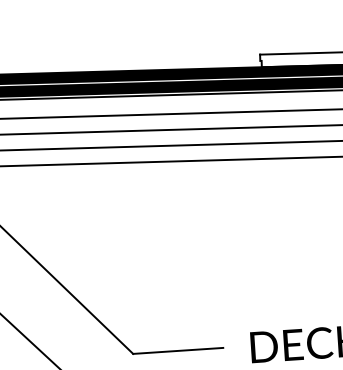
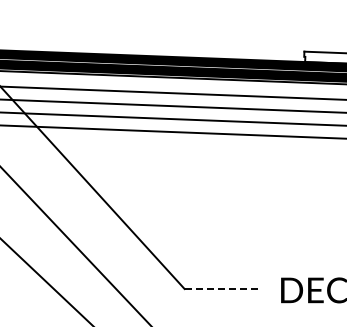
line: (178, 351) -> (221, 289), solid -> dashed

